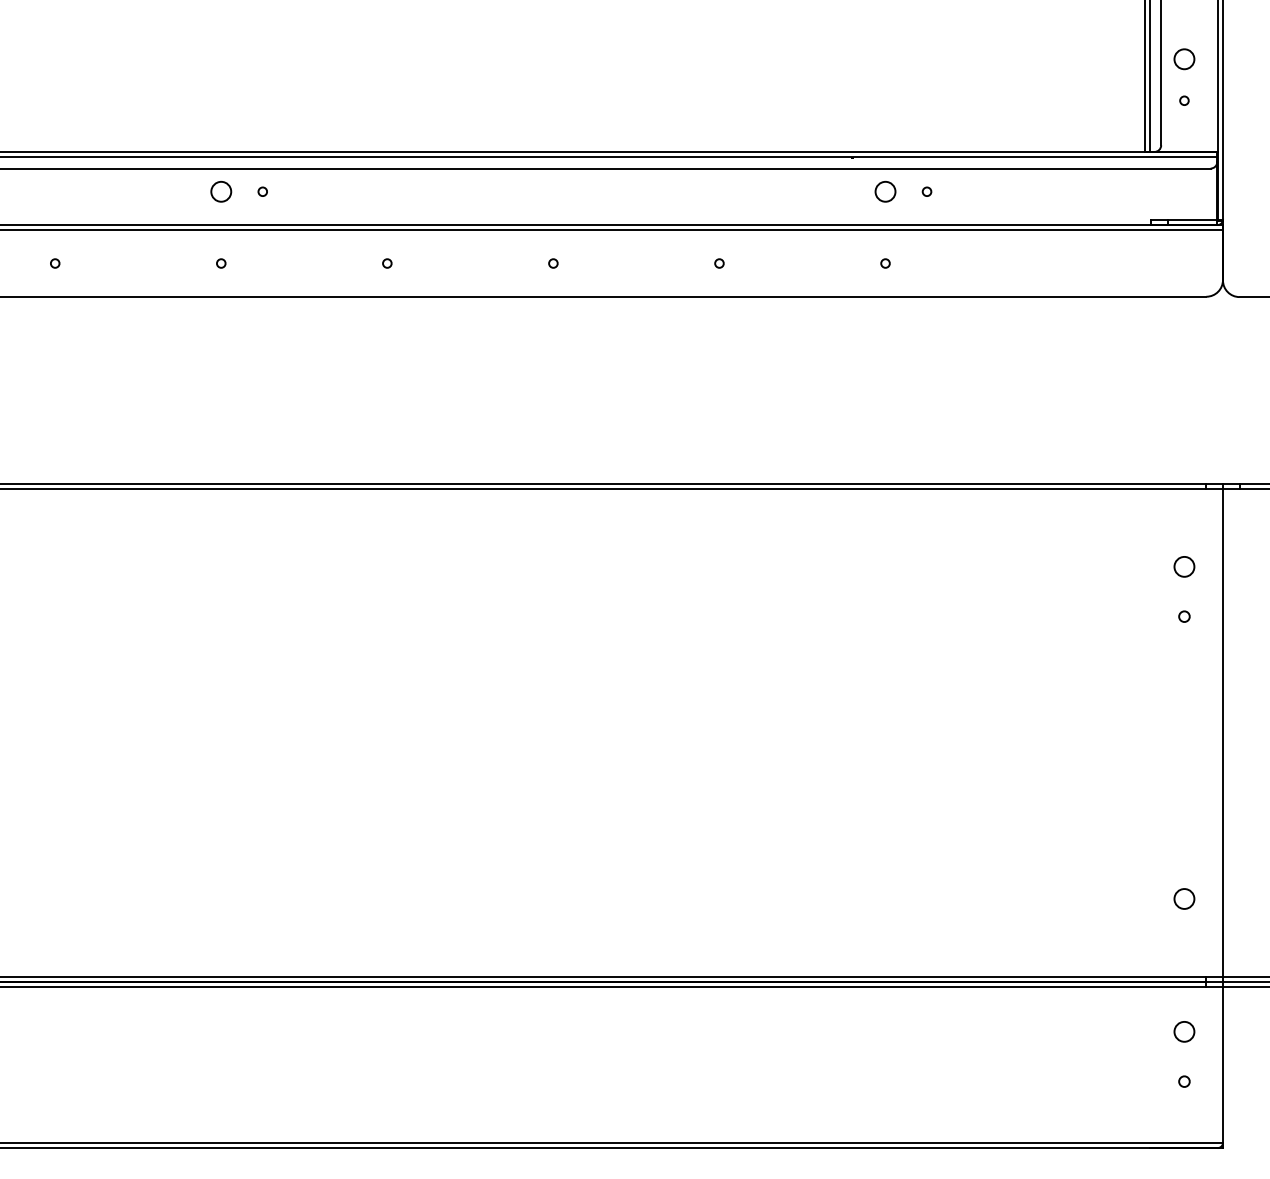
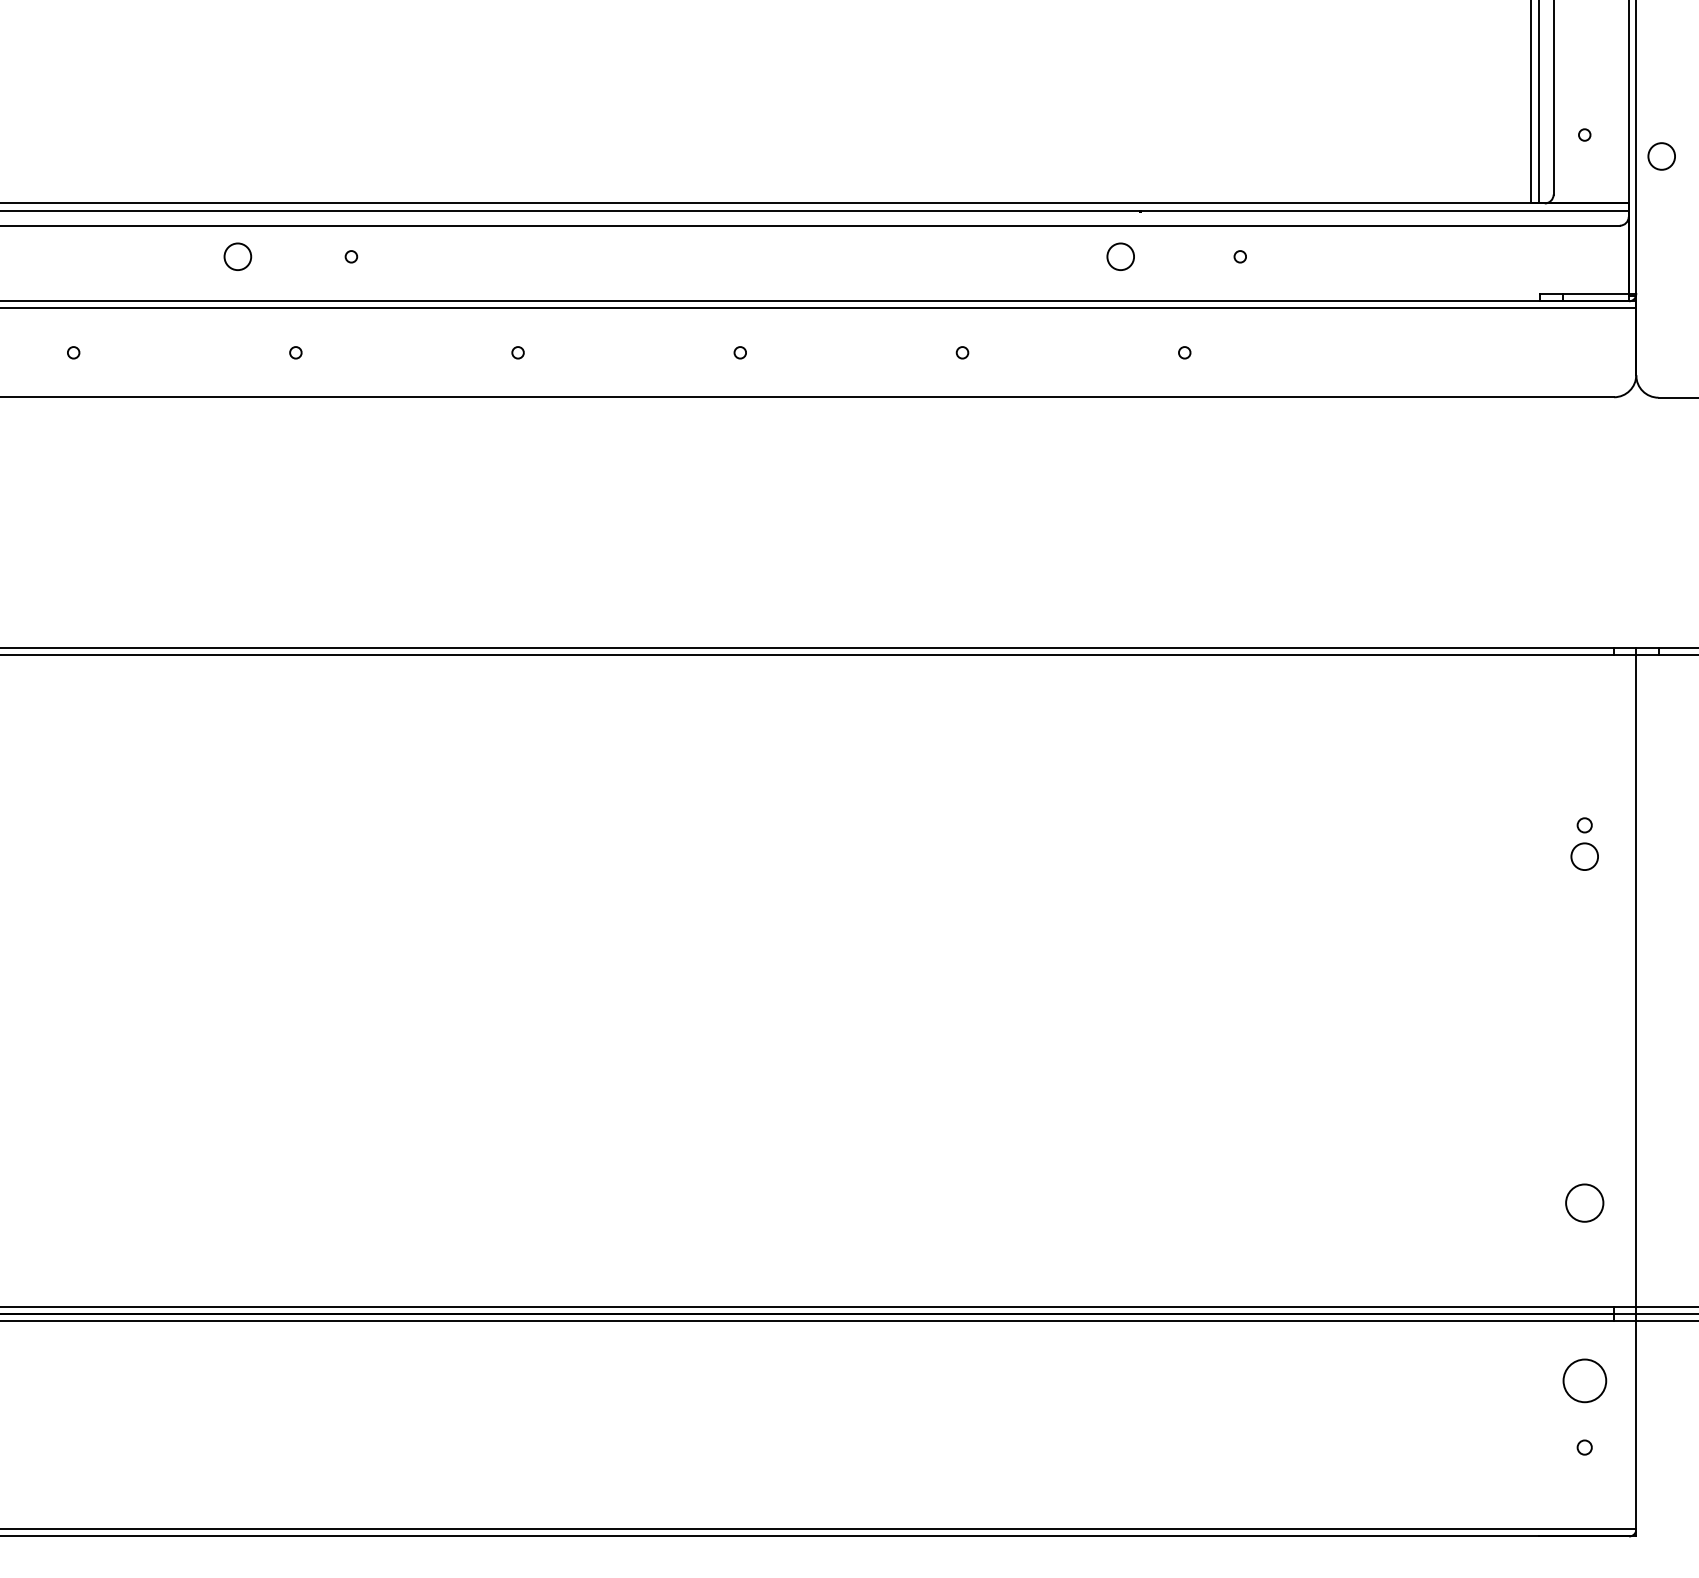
circle: (1184, 59) -> (1661, 156), moved
circle: (220, 191) -> (237, 256), moved
circle: (885, 191) -> (1120, 256), moved
circle: (1184, 566) -> (1584, 856), moved
circle: (1184, 898) -> (1584, 1202), size x1.4
circle: (1184, 1031) -> (1584, 1380), size x1.6

